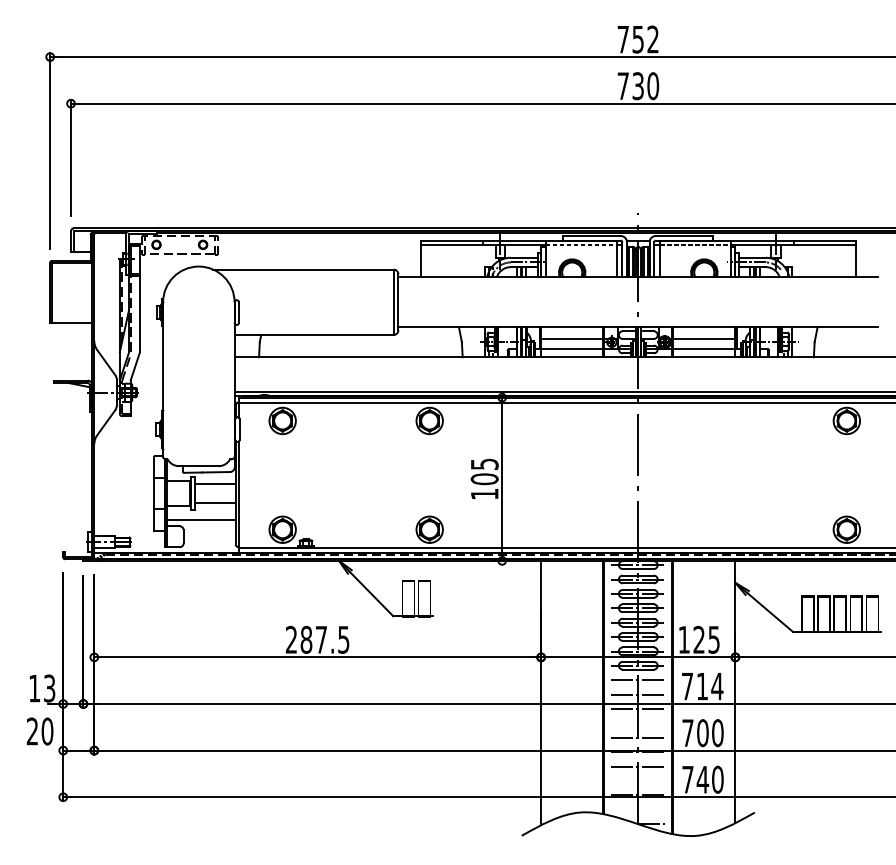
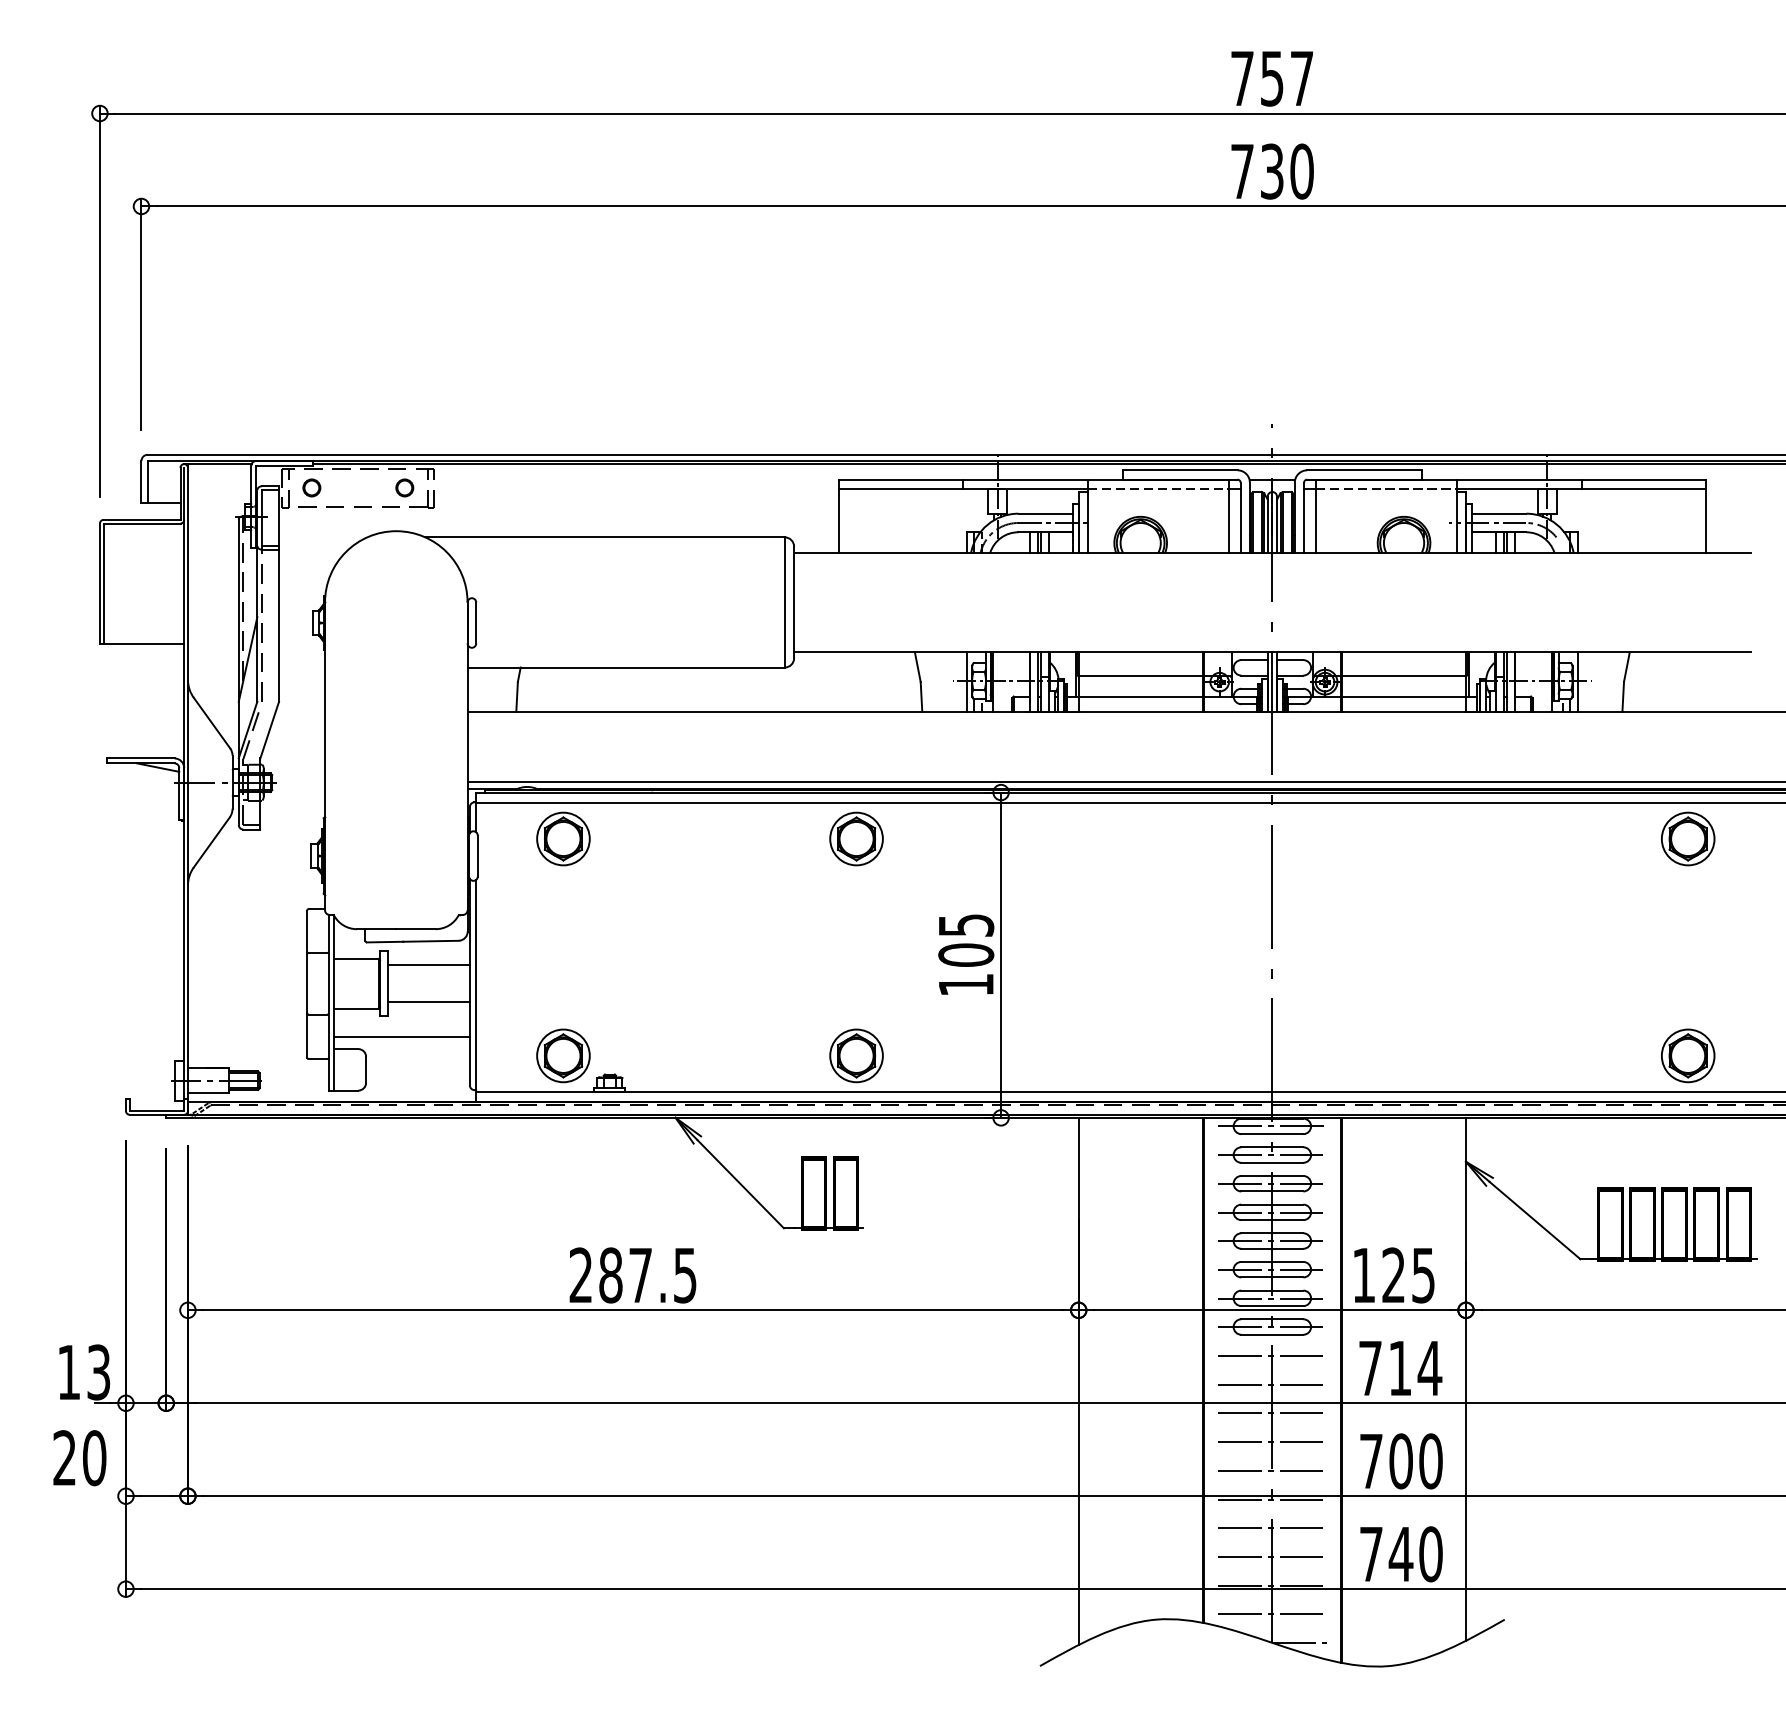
text: (652, 39) -> (1300, 78), 752 -> 757
line: (638, 723) -> (1272, 1442), added
line: (638, 781) -> (1272, 1557), added
line: (638, 809) -> (1272, 1613), added

